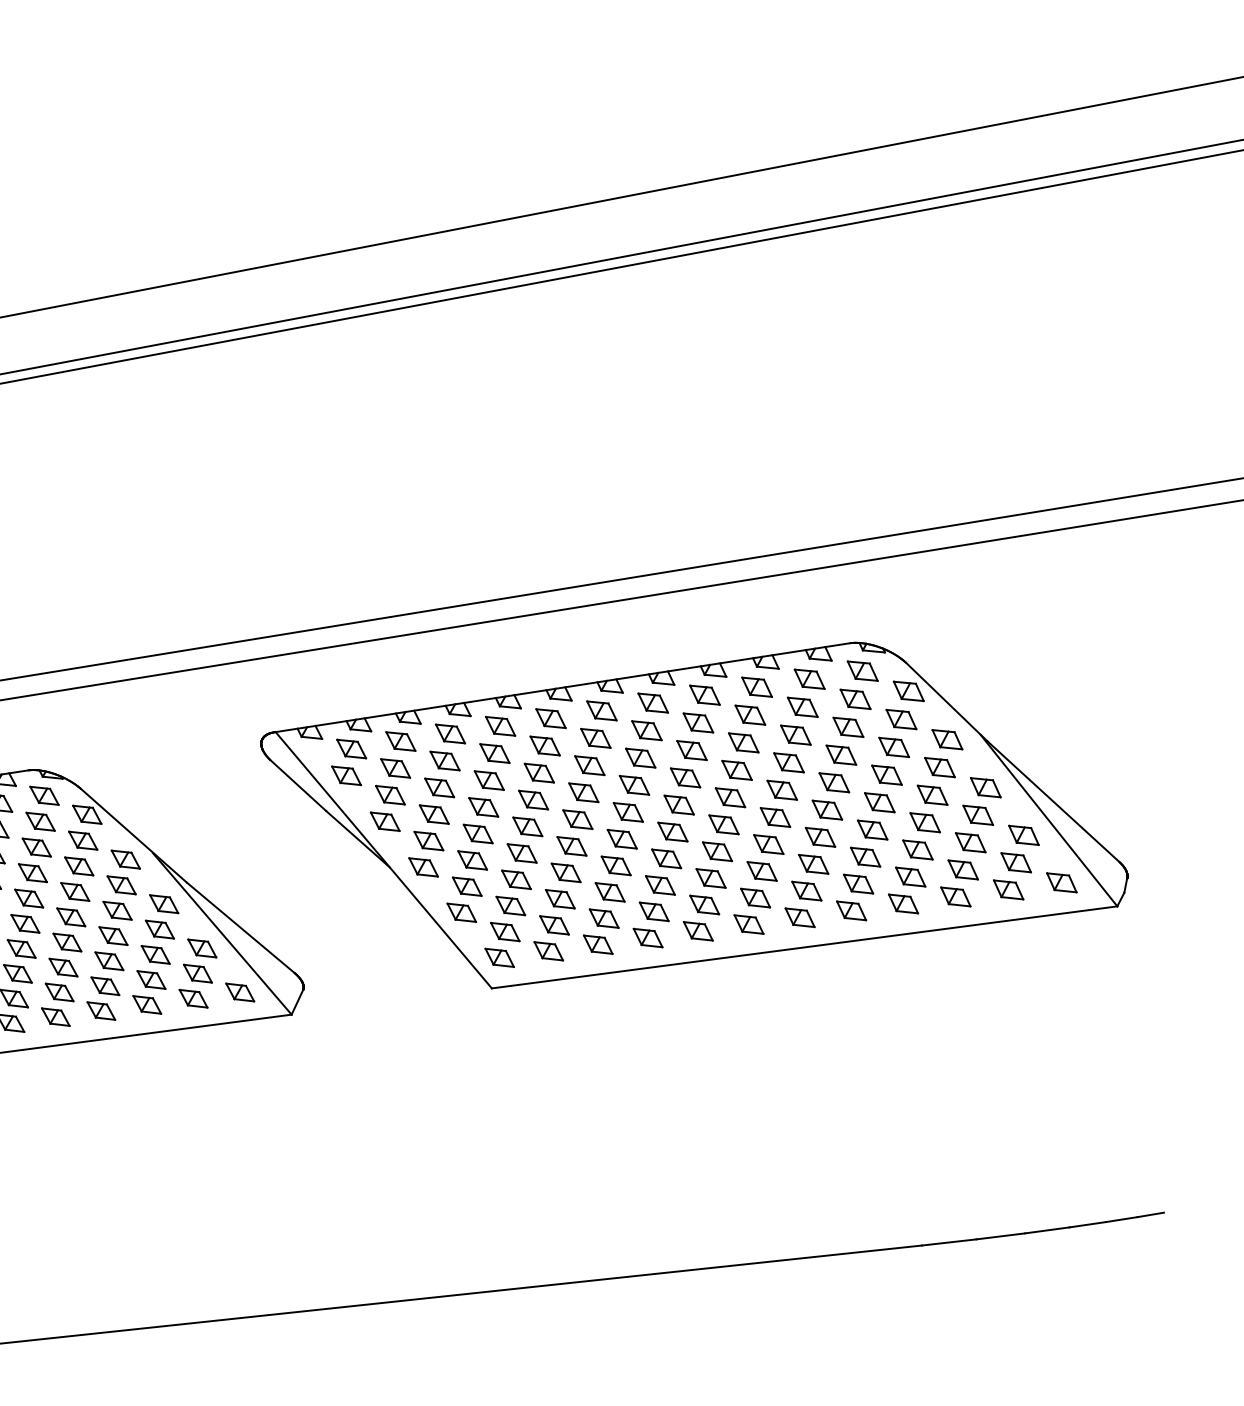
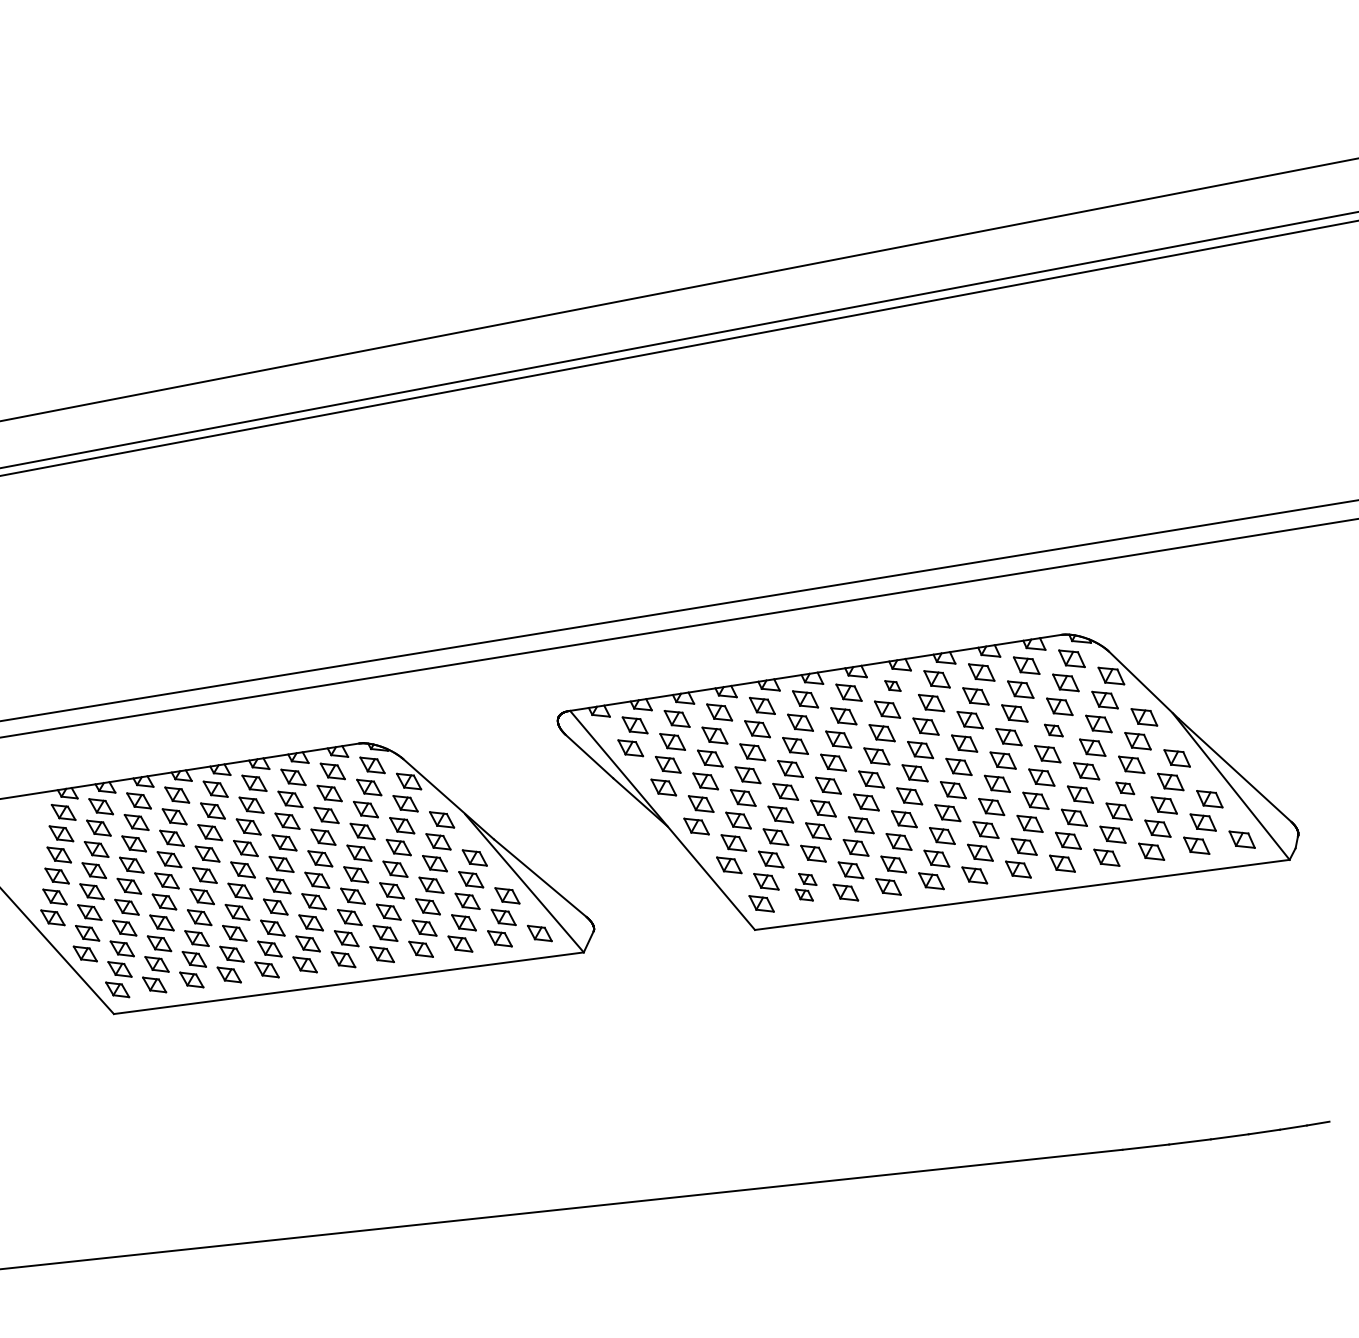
part: (652, 702) -> (892, 685), size x0.6
part: (841, 755) -> (1053, 730), size x0.7
part: (924, 822) -> (1124, 788), size x0.7
part: (550, 938) -> (805, 887), size x0.7

